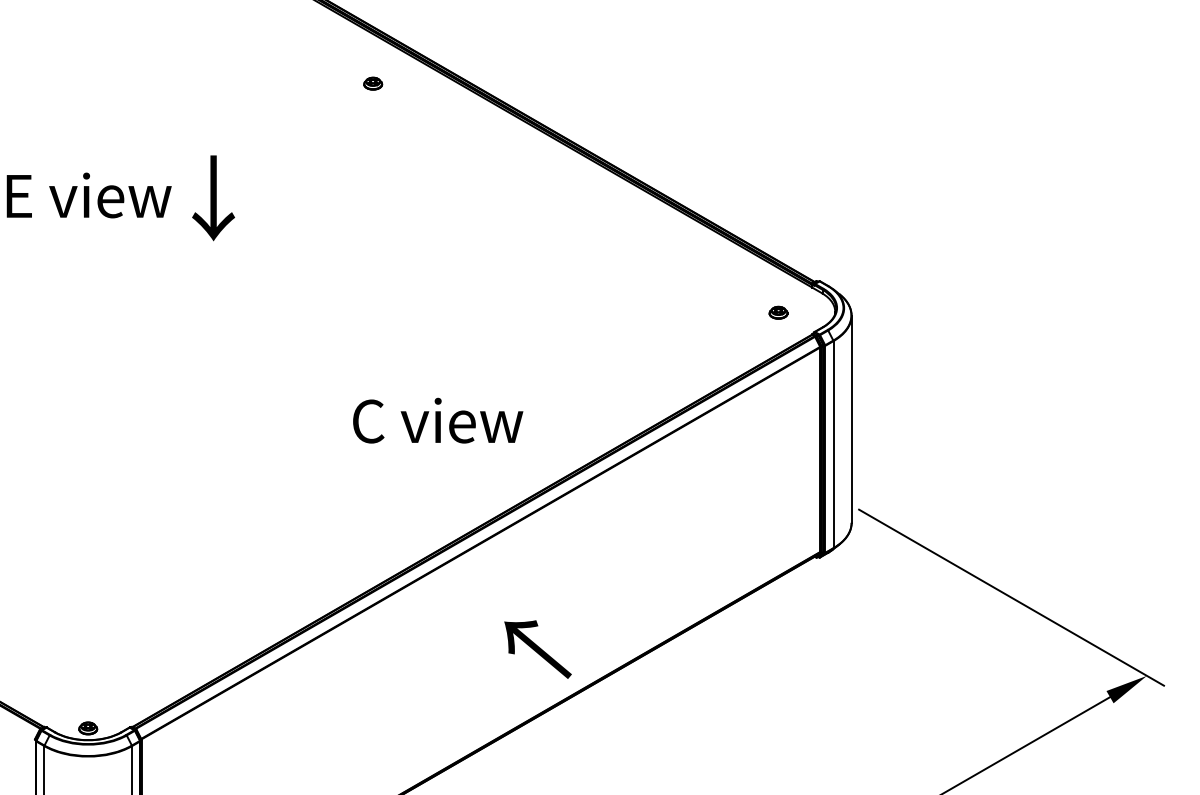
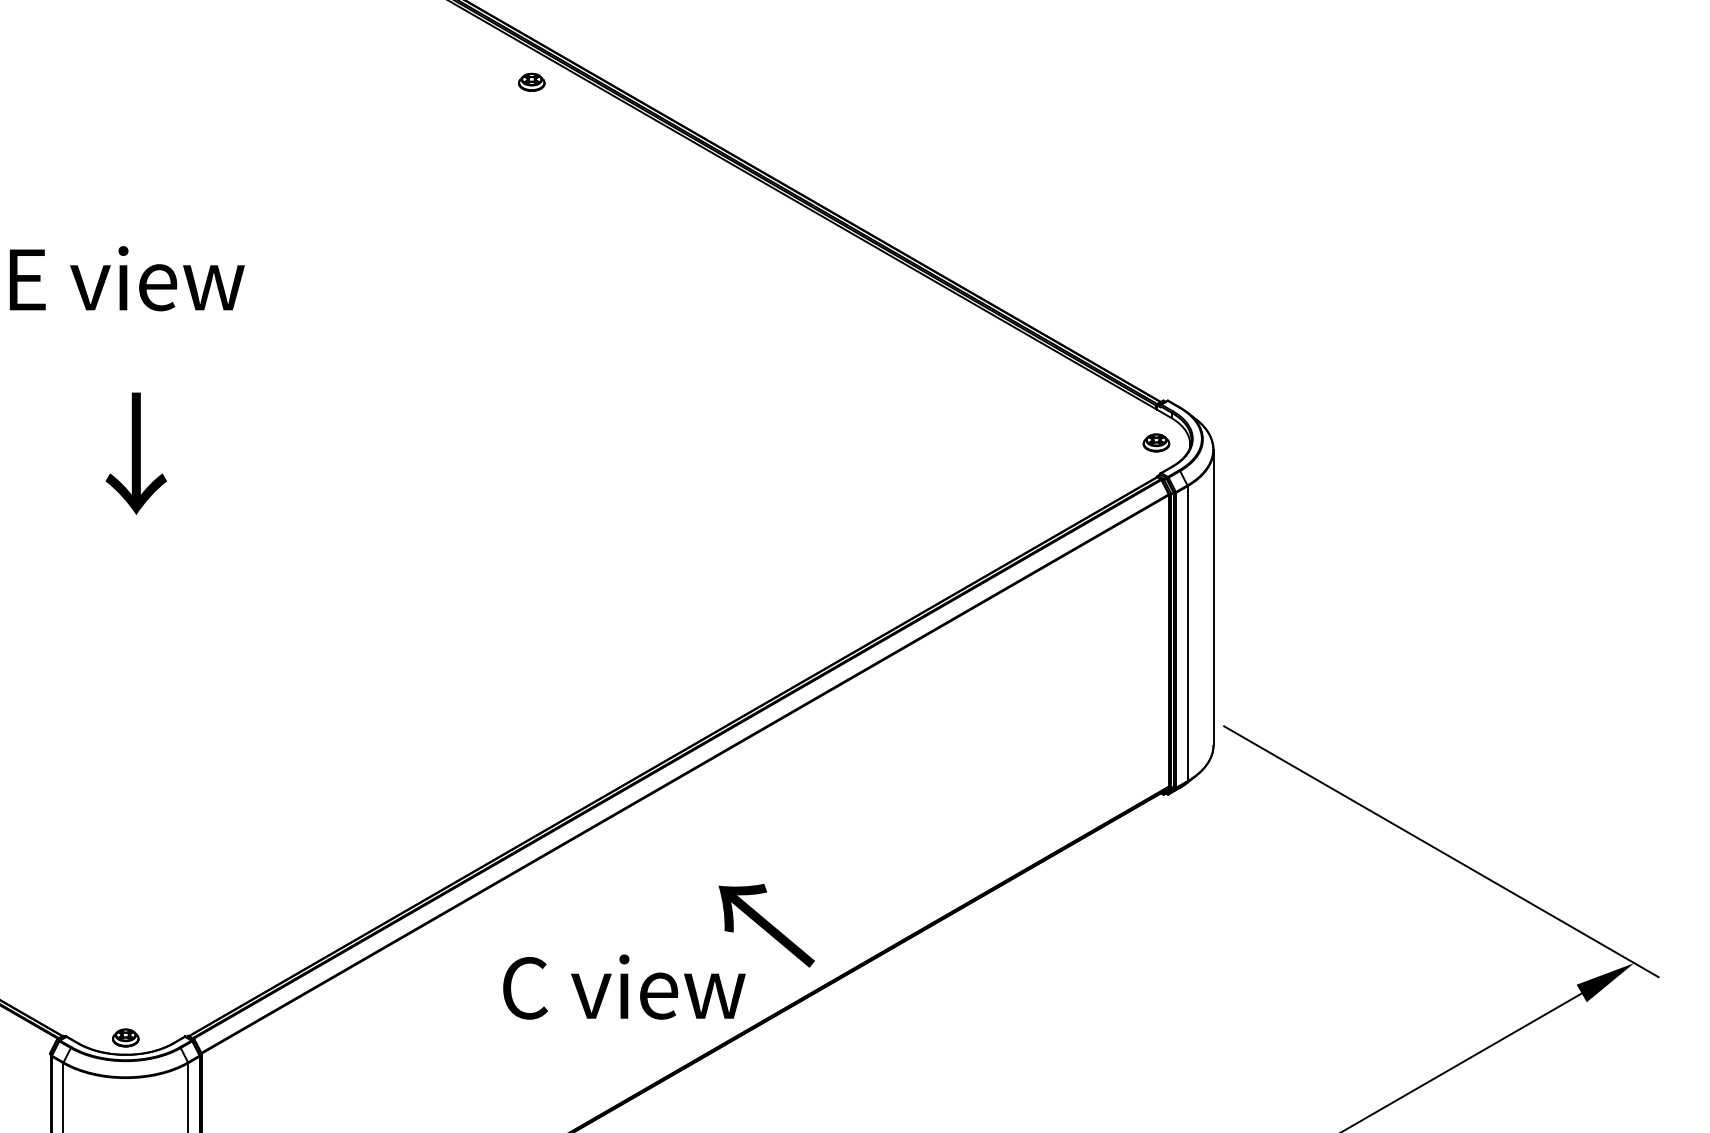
part: (373, 83) -> (532, 82), moved
text: (213, 198) -> (136, 453), moved
part: (778, 312) -> (1156, 442), moved
text: (438, 420) -> (624, 986), moved

